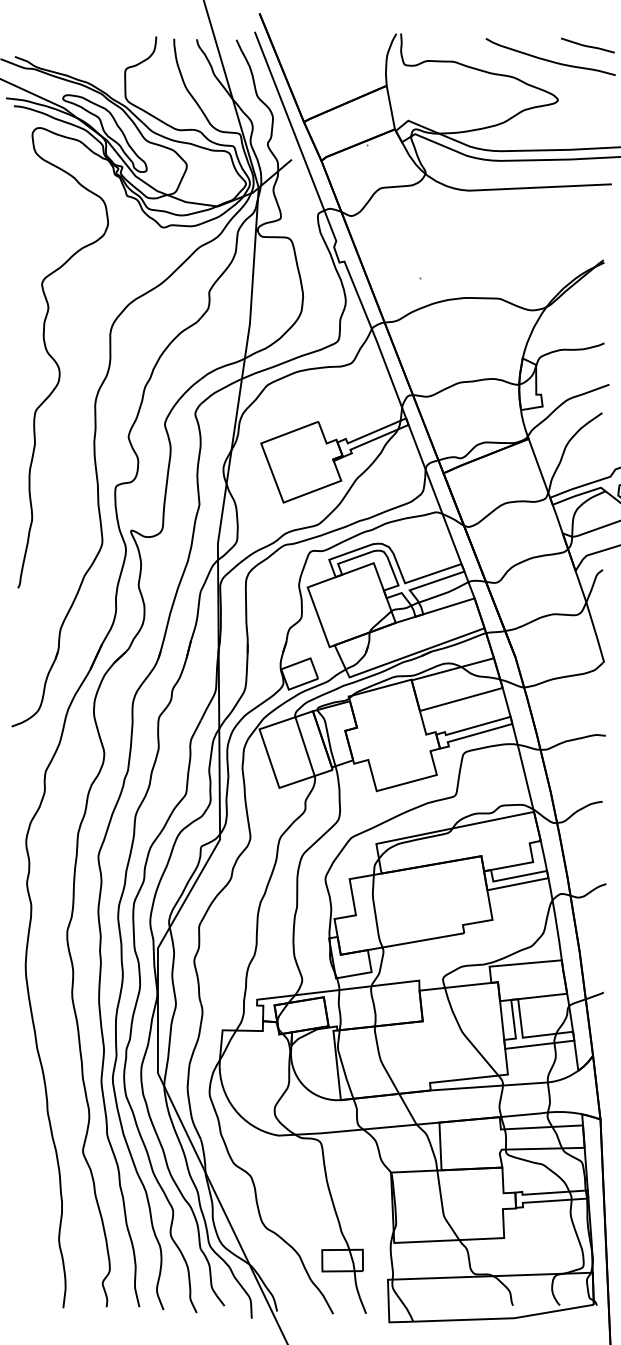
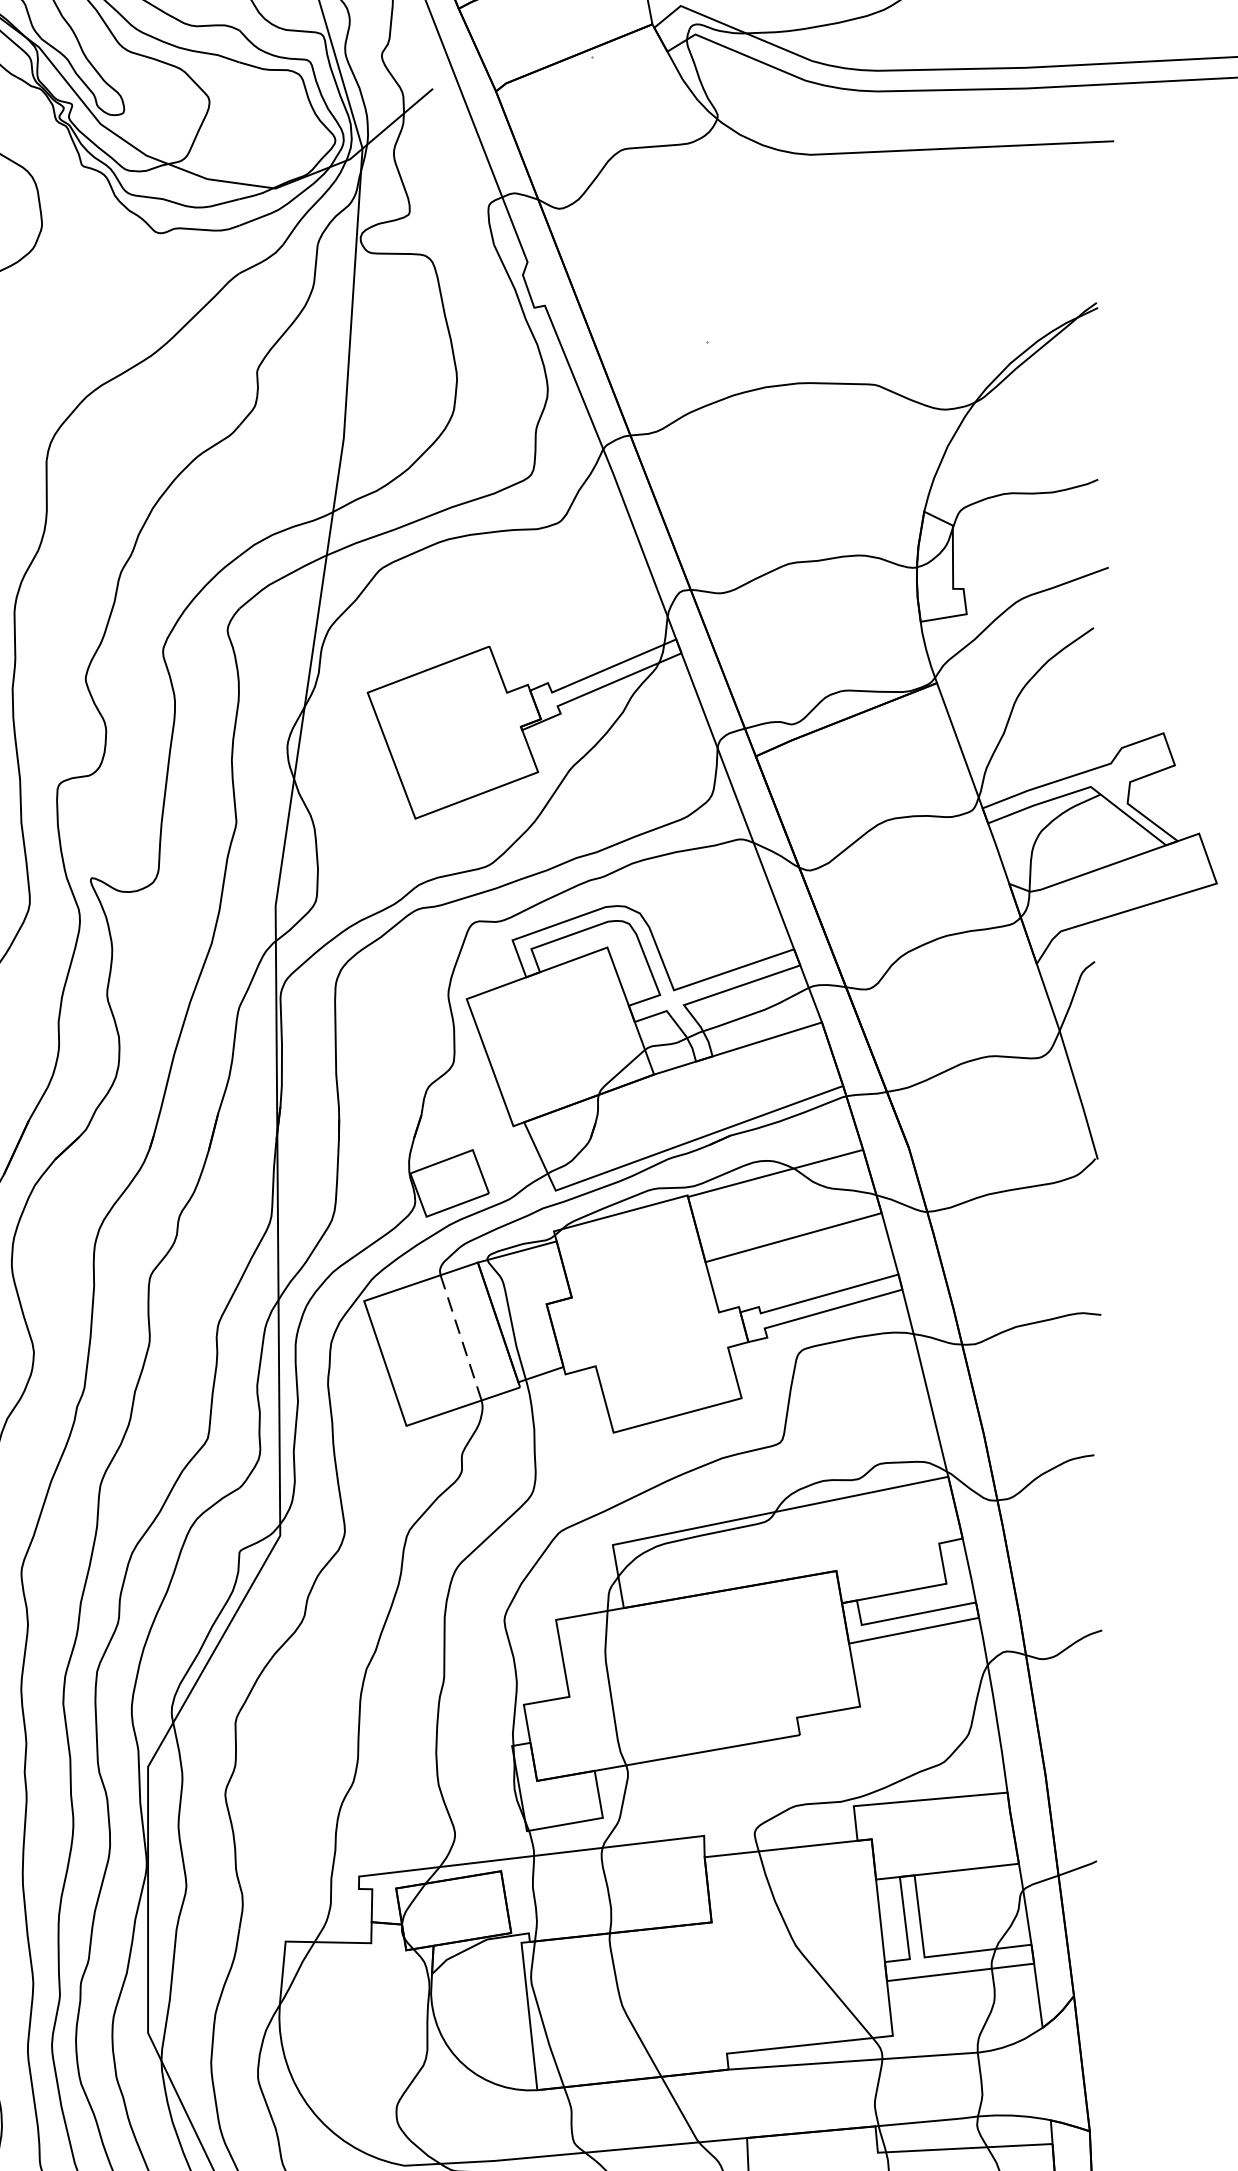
line: (305, 746) -> (462, 1337), solid -> dashed

